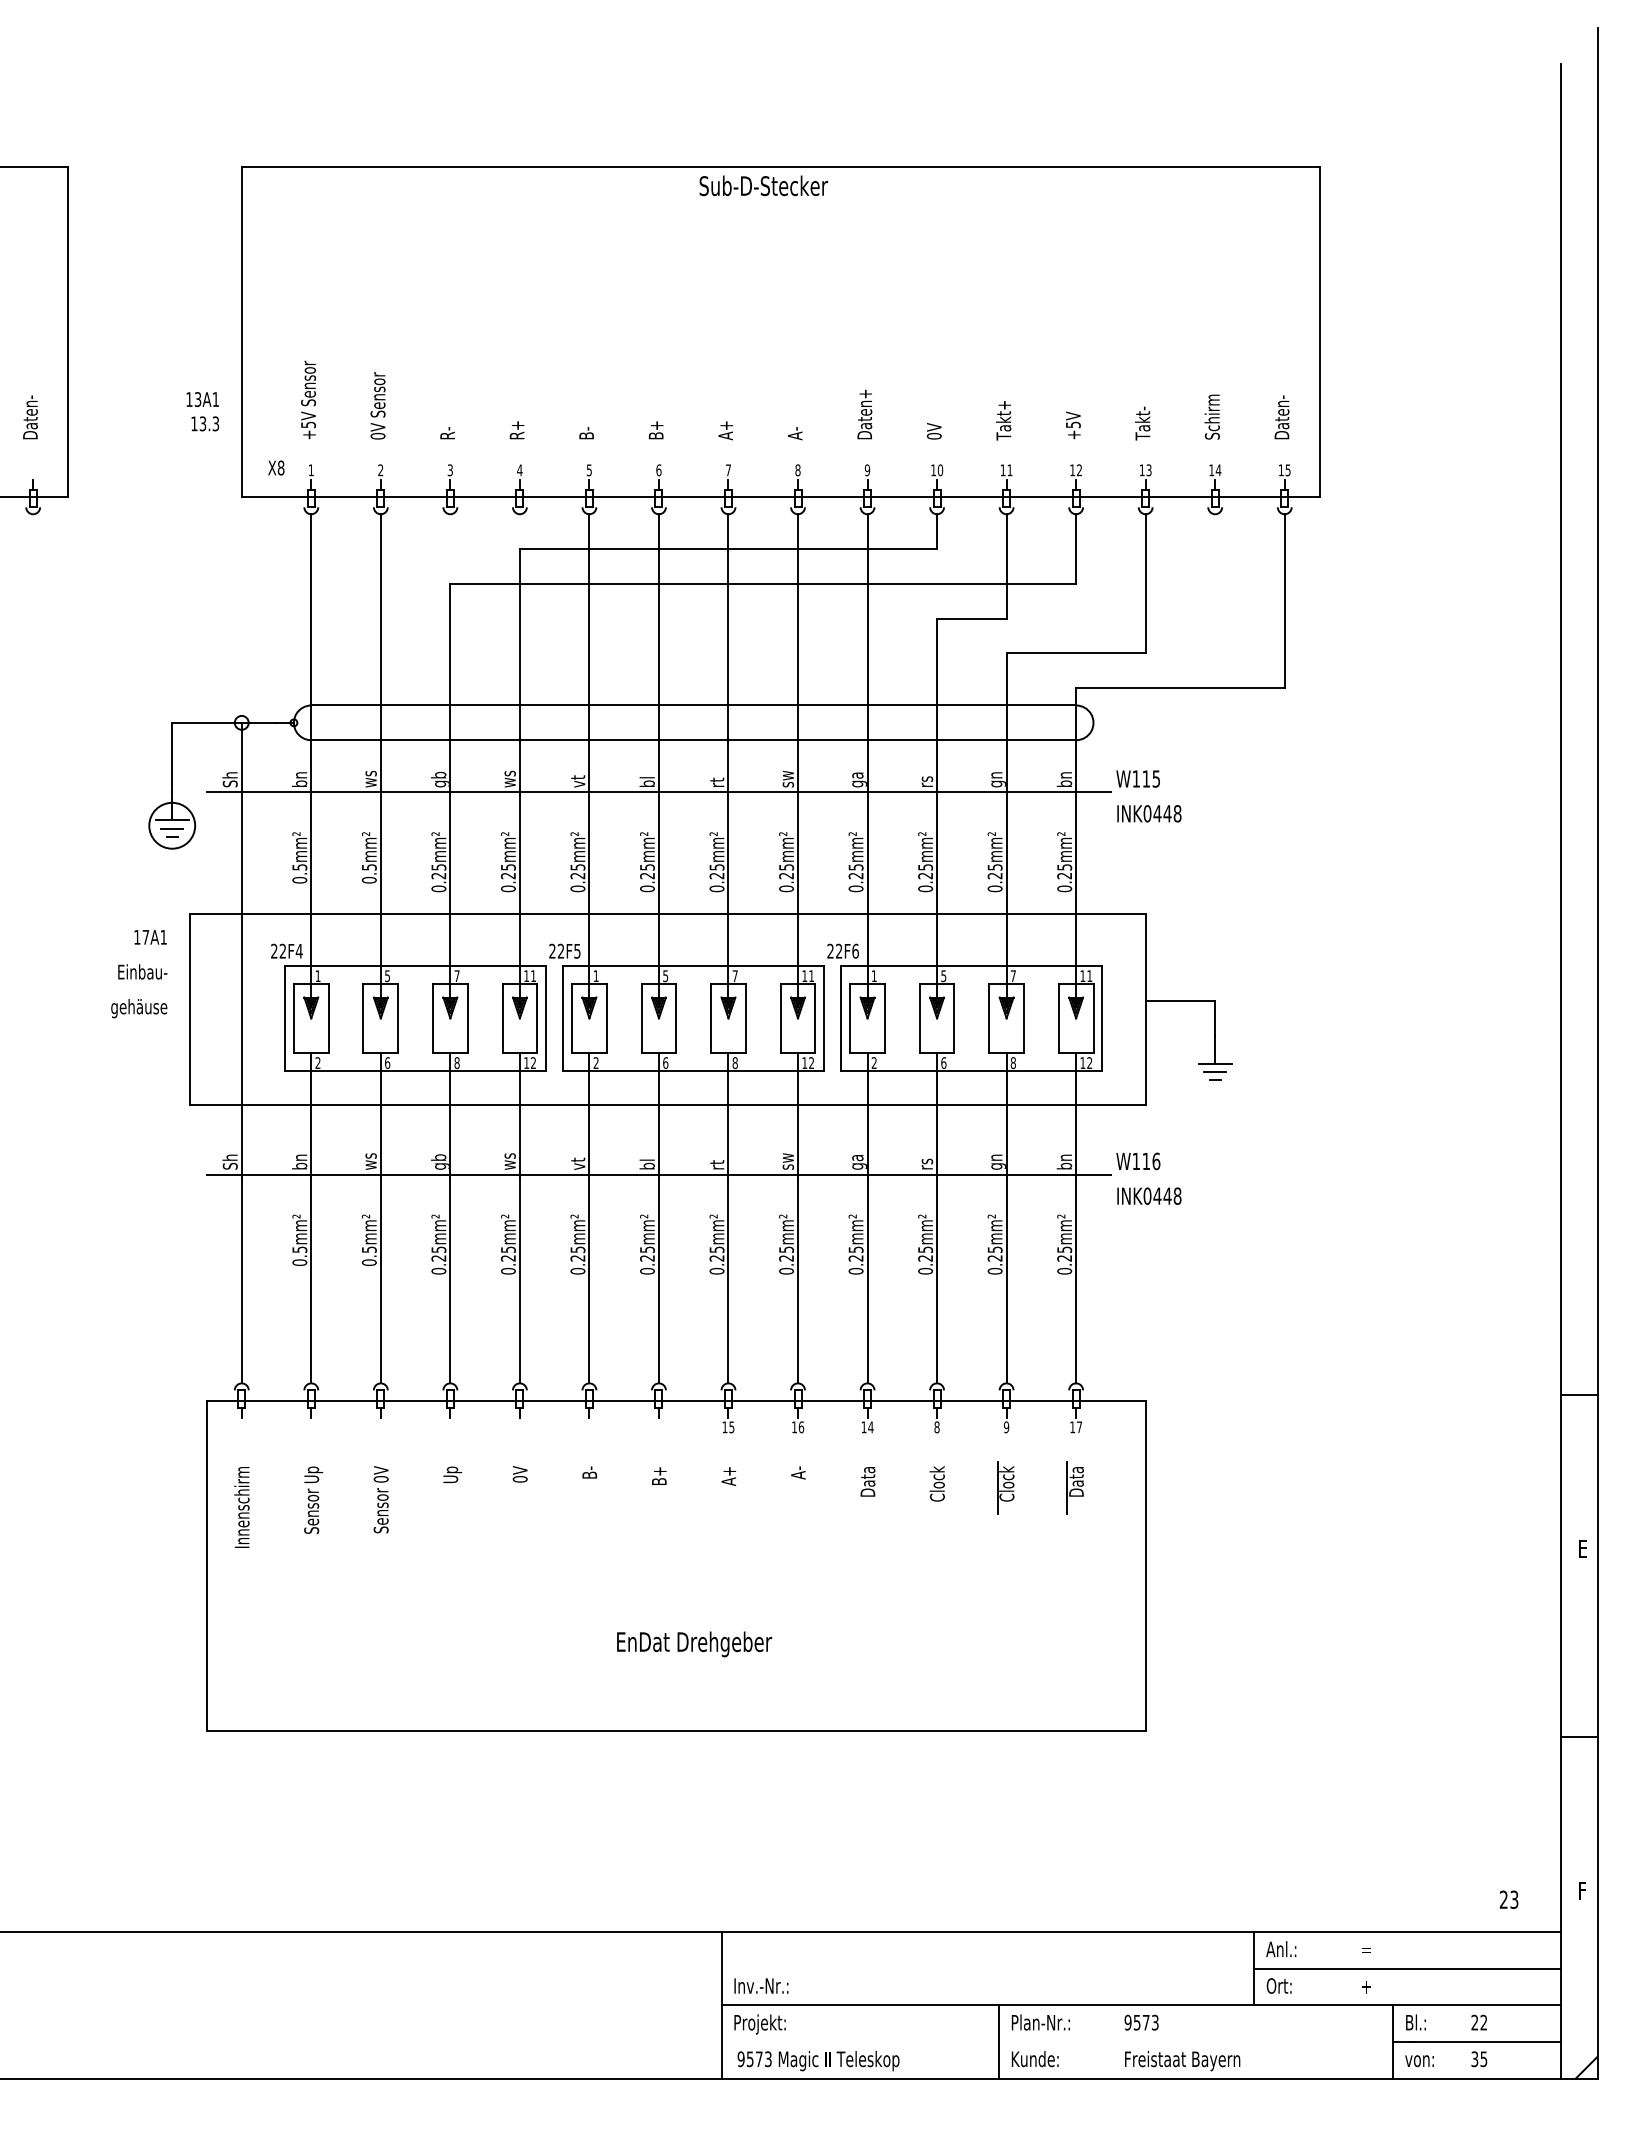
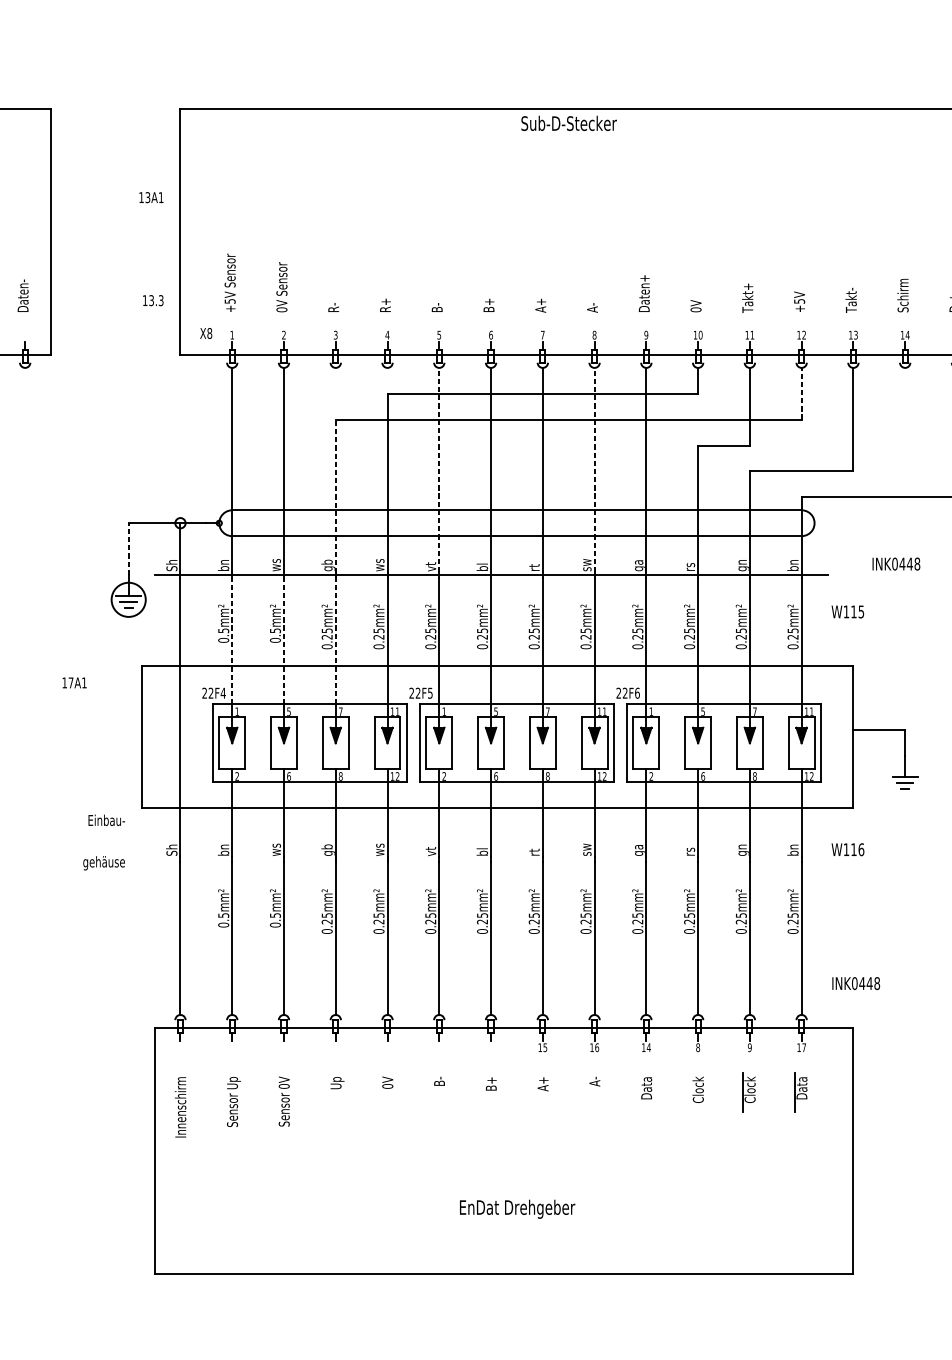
text: (202, 399) -> (151, 197), moved
line: (1076, 549) -> (801, 394), solid -> dashed
line: (589, 651) -> (439, 470), solid -> dashed
line: (798, 651) -> (594, 470), solid -> dashed
line: (172, 757) -> (128, 549), solid -> dashed
line: (450, 774) -> (335, 561), solid -> dashed
text: (1137, 778) -> (847, 611), moved
text: (1149, 813) -> (896, 563), moved
line: (311, 880) -> (232, 640), solid -> dashed
line: (380, 880) -> (283, 640), solid -> dashed
text: (150, 937) -> (74, 683), moved
text: (142, 971) -> (106, 820), moved
text: (139, 1008) -> (104, 863), moved
line: (658, 1174) -> (490, 859), removed
text: (1149, 1195) -> (856, 983), moved

